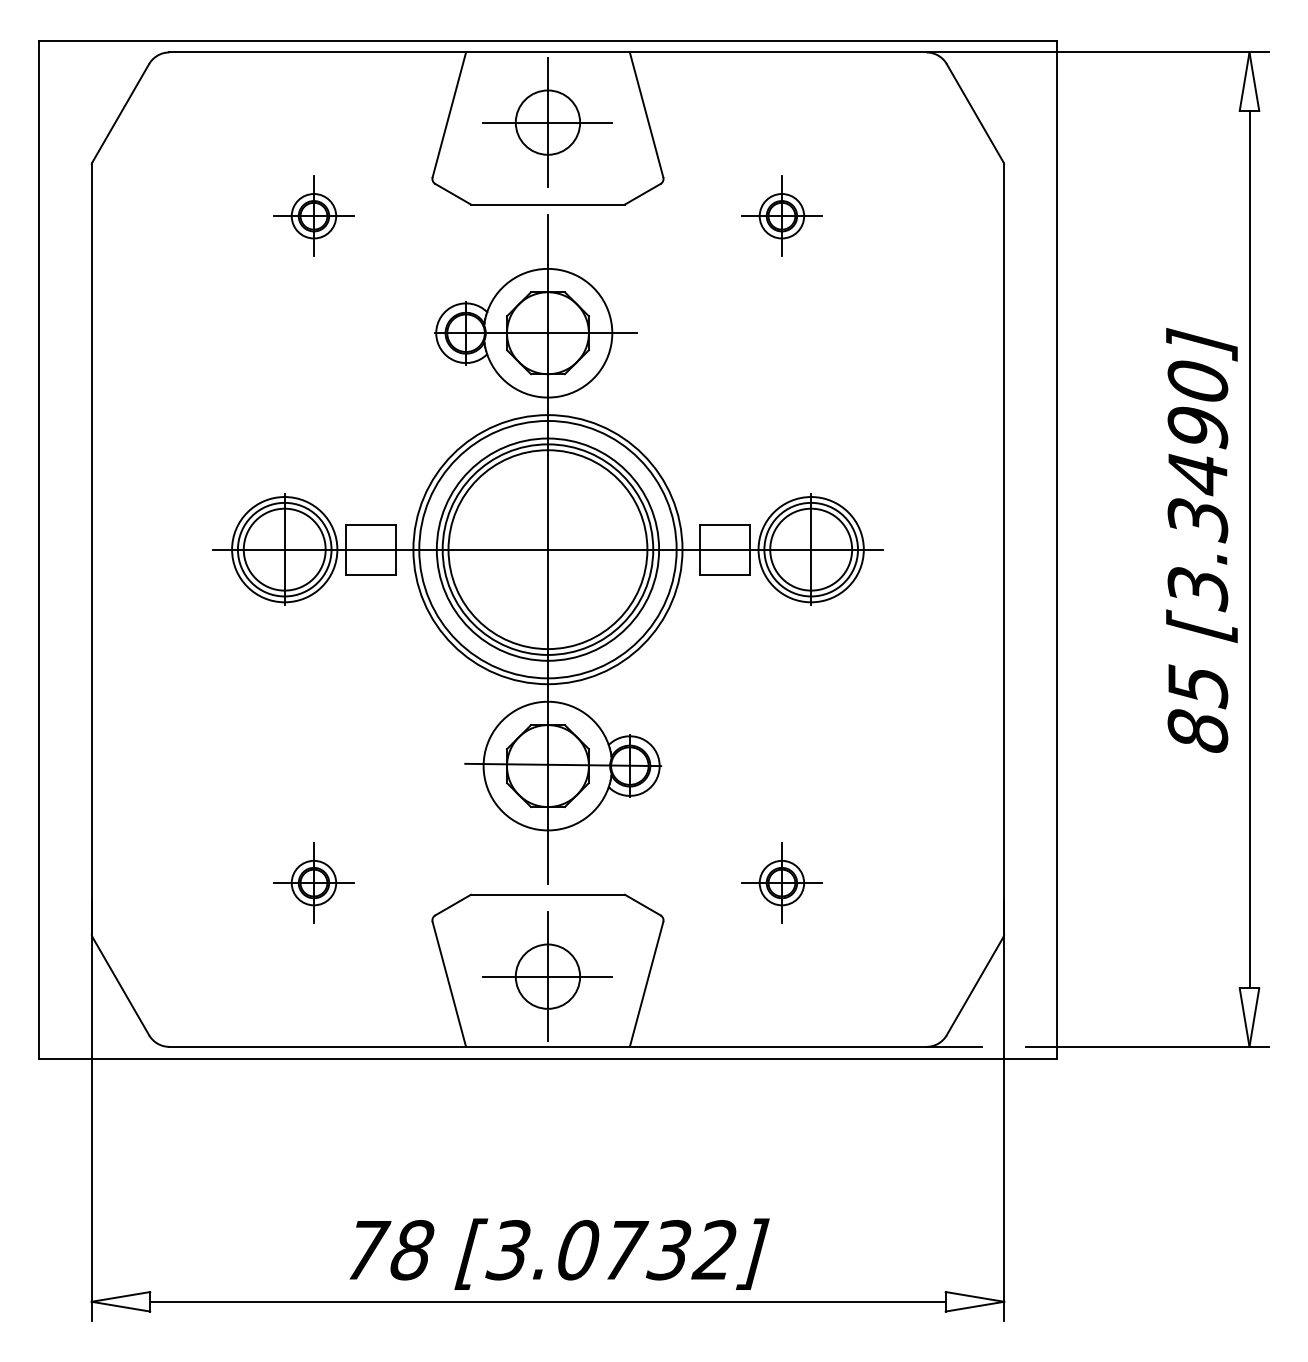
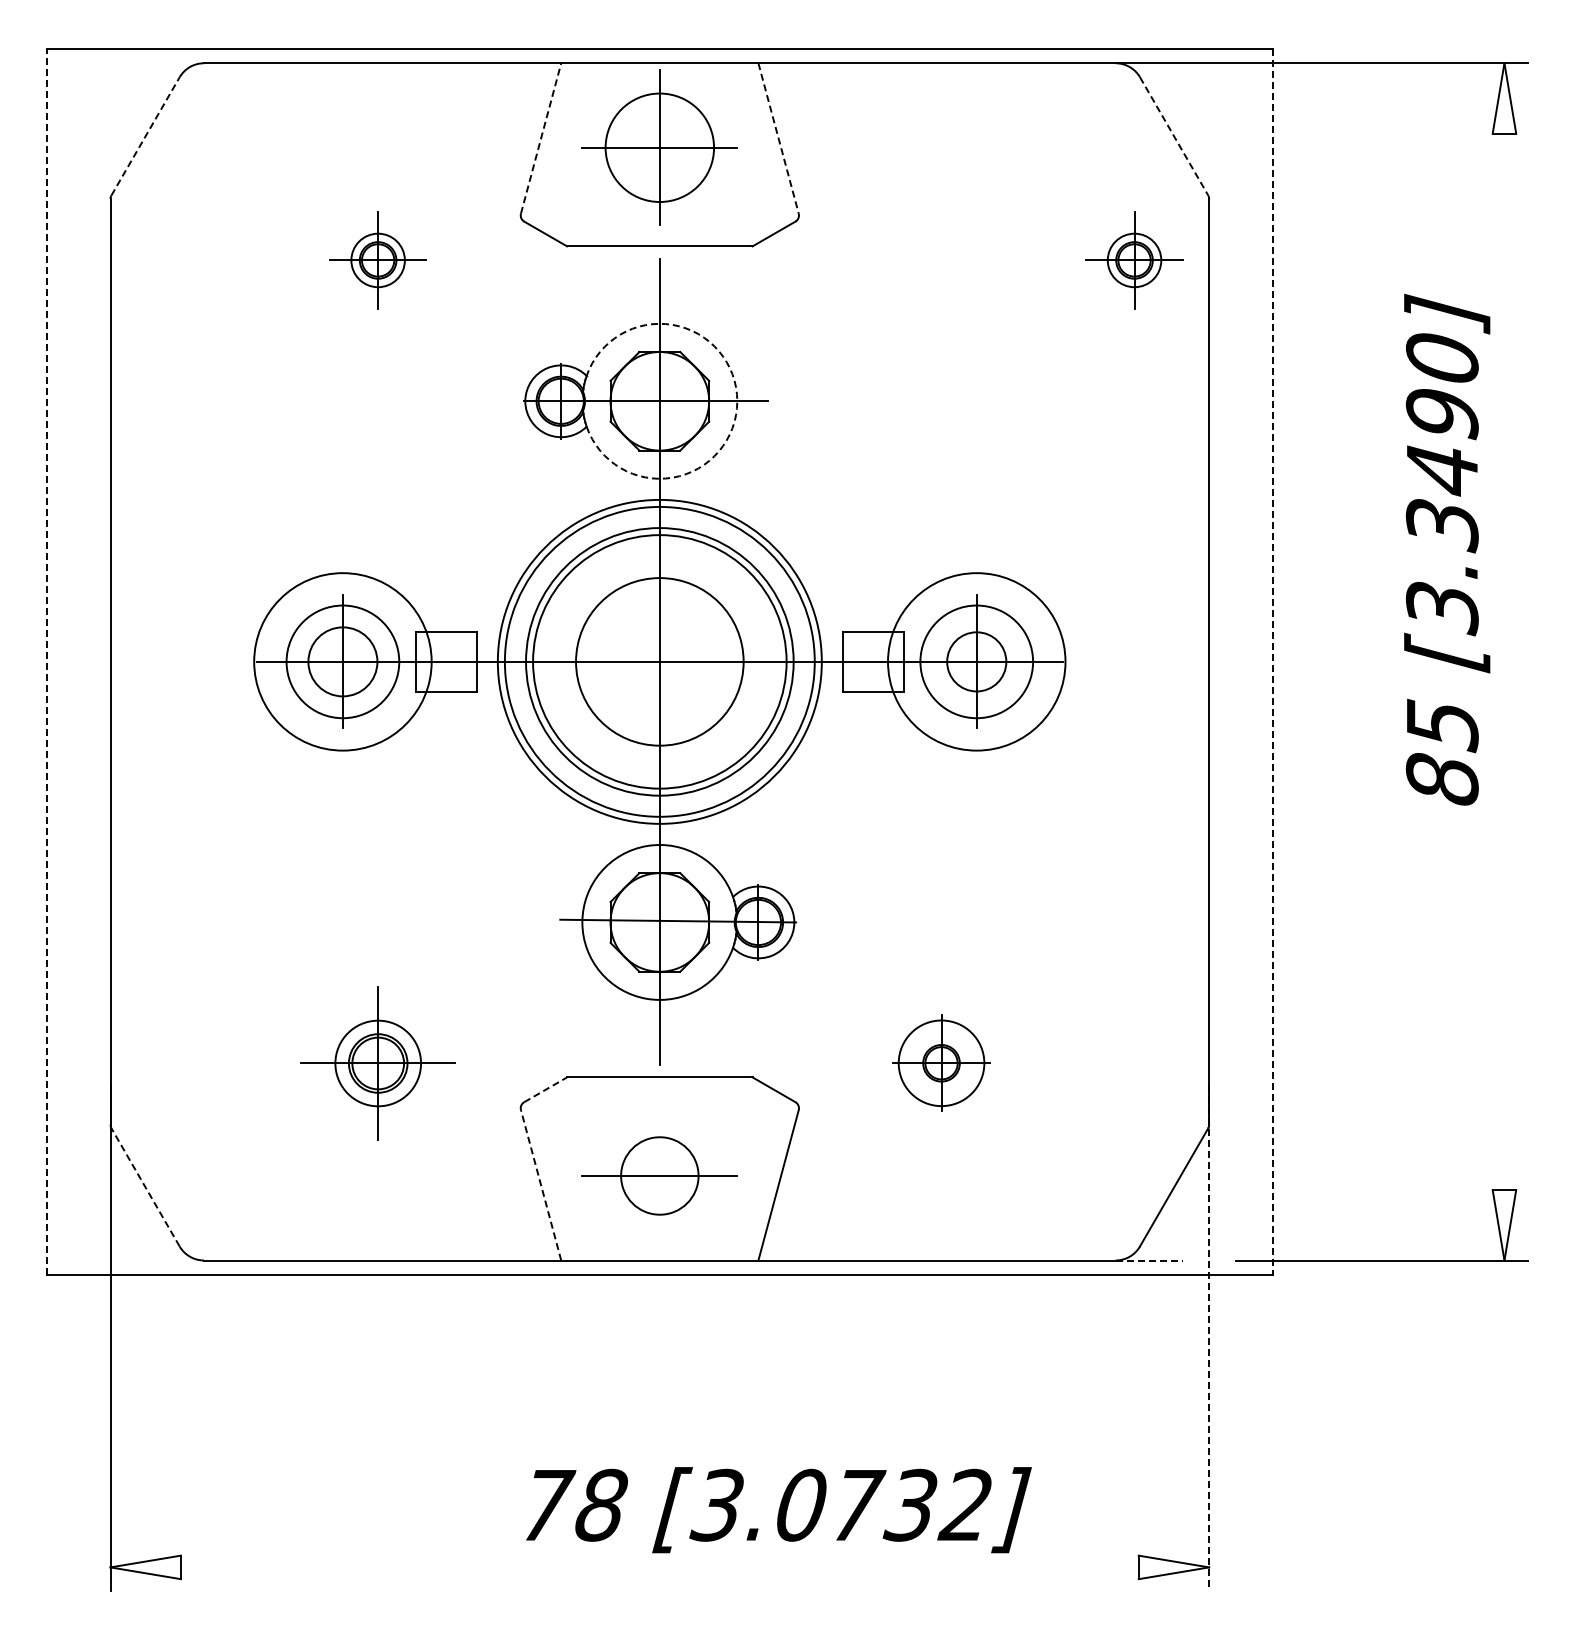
line: (120, 112) -> (145, 135), solid -> dashed
line: (975, 113) -> (1174, 136), solid -> dashed
line: (449, 114) -> (541, 138), solid -> dashed
line: (646, 114) -> (778, 138), solid -> dashed
circle: (547, 122) -> (659, 147), size x1.4
part: (781, 216) -> (1134, 260), moved
arc: (612, 333) -> (737, 401), solid -> dashed
text: (1202, 540) -> (1447, 549), moved
line: (39, 549) -> (47, 661), solid -> dashed
circle: (284, 549) -> (342, 661), size x0.7
circle: (284, 549) -> (342, 661), size x1.4
circle: (547, 549) -> (659, 661), size x0.7
circle: (810, 549) -> (976, 661), size x0.6
circle: (810, 549) -> (976, 661), size x1.4
line: (1056, 549) -> (1272, 661), solid -> dashed
line: (1249, 549) -> (1504, 661), removed
part: (313, 882) -> (377, 1062), size x1.6
circle: (781, 883) -> (941, 1063), size x1.6
line: (452, 904) -> (545, 1089), solid -> dashed
line: (547, 976) -> (659, 1175), removed
line: (449, 984) -> (541, 1185), solid -> dashed
line: (120, 985) -> (145, 1186), solid -> dashed
line: (954, 1046) -> (1149, 1260), solid -> dashed
line: (1004, 1110) -> (1209, 1337), solid -> dashed
text: (559, 1254) -> (778, 1510), moved
line: (547, 1301) -> (659, 1567), removed

